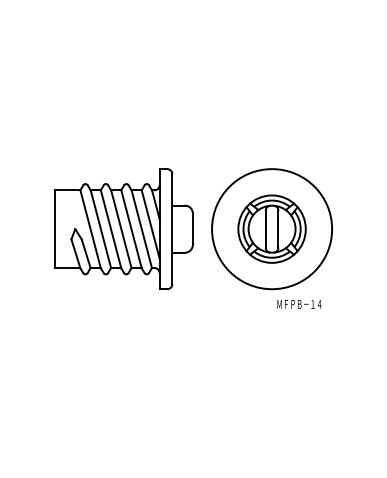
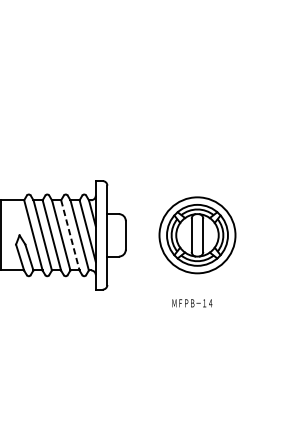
line: (131, 229) -> (70, 235), solid -> dashed
circle: (272, 229) -> (197, 235), size x0.7
text: (299, 304) -> (192, 303), moved

